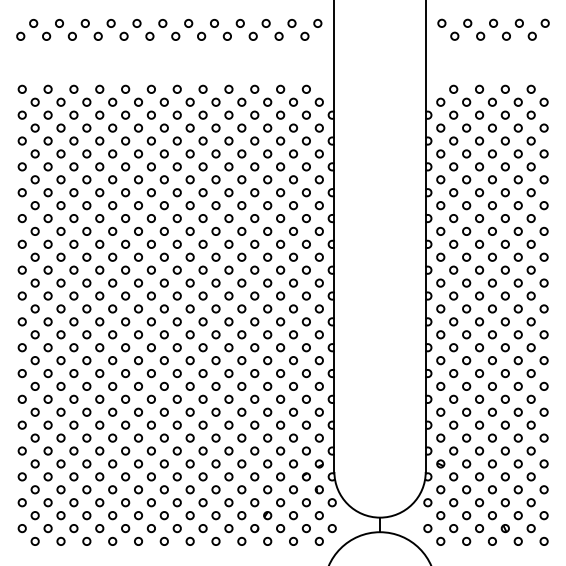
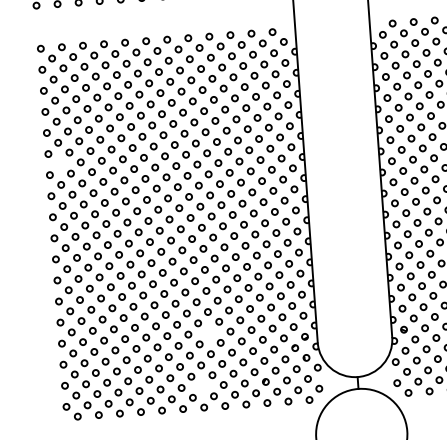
circle: (34, 230) -> (59, 163), removed
circle: (202, 450) -> (208, 332), removed
circle: (189, 515) -> (202, 386), removed

